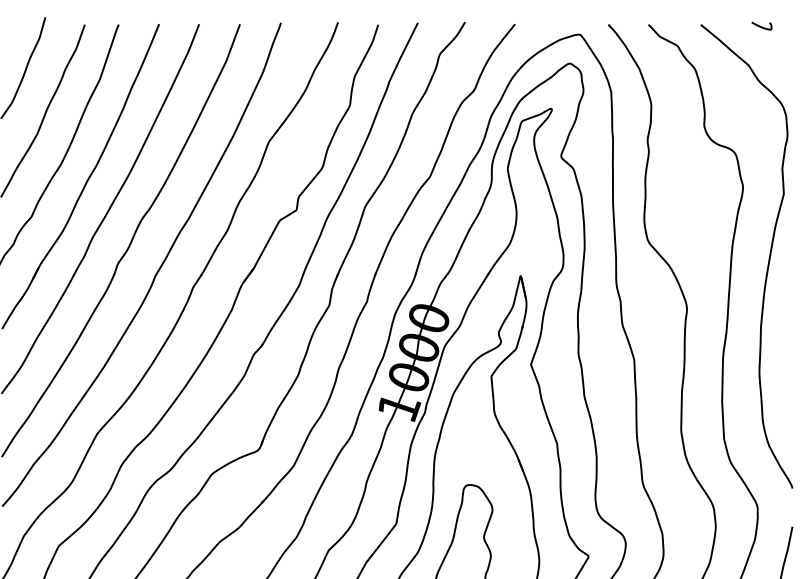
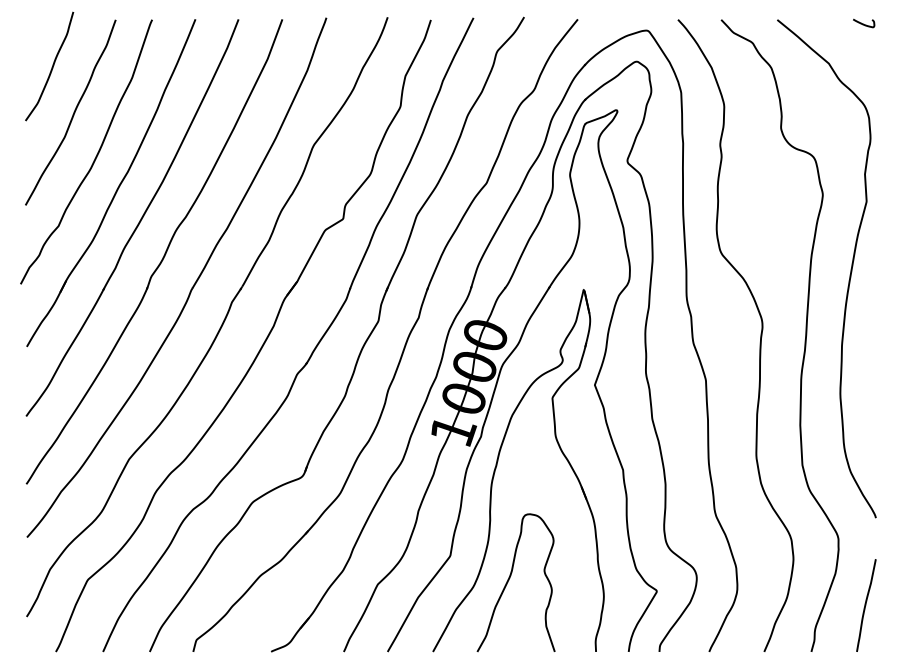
curve: (761, 26) -> (863, 23), moved

